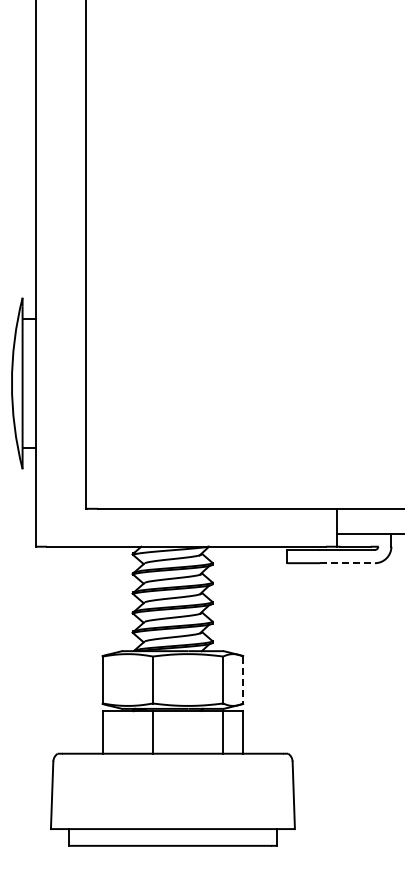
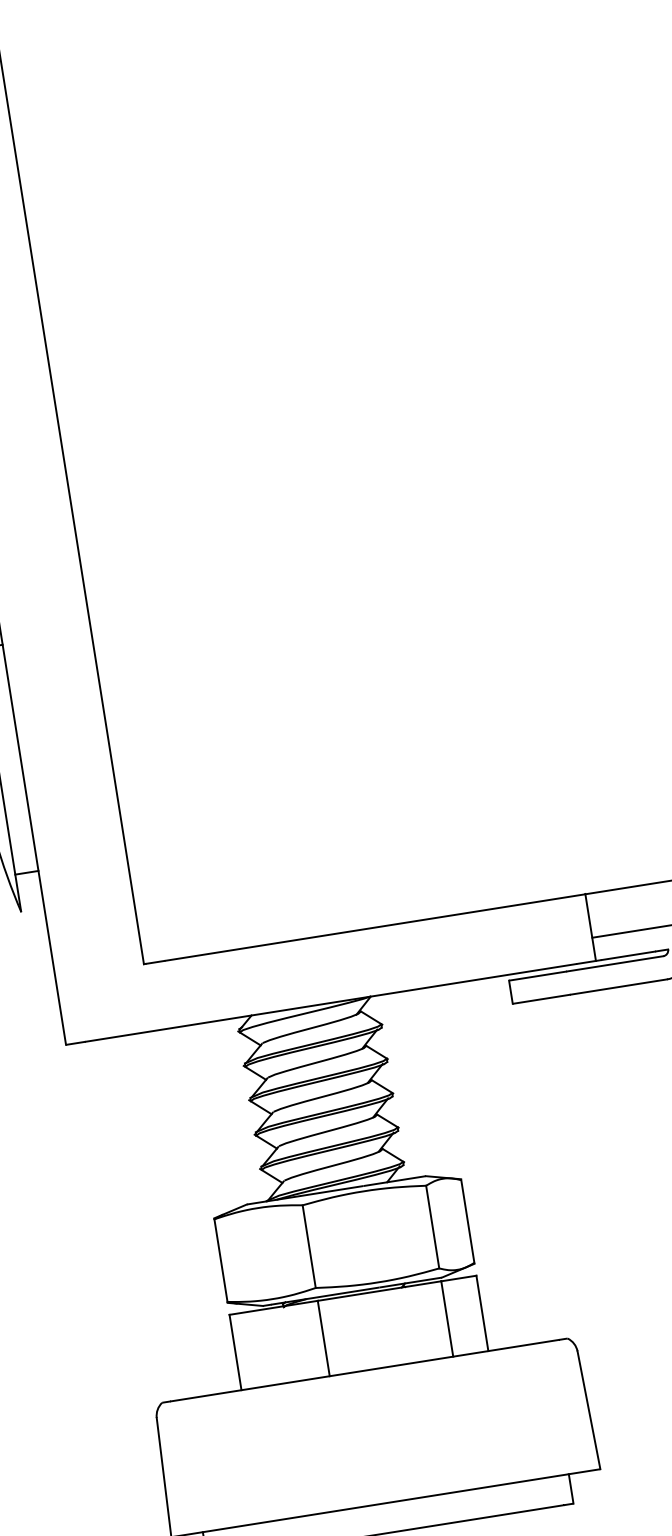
line: (348, 563) -> (620, 987), dashed -> solid
line: (243, 680) -> (468, 1222), dashed -> solid

